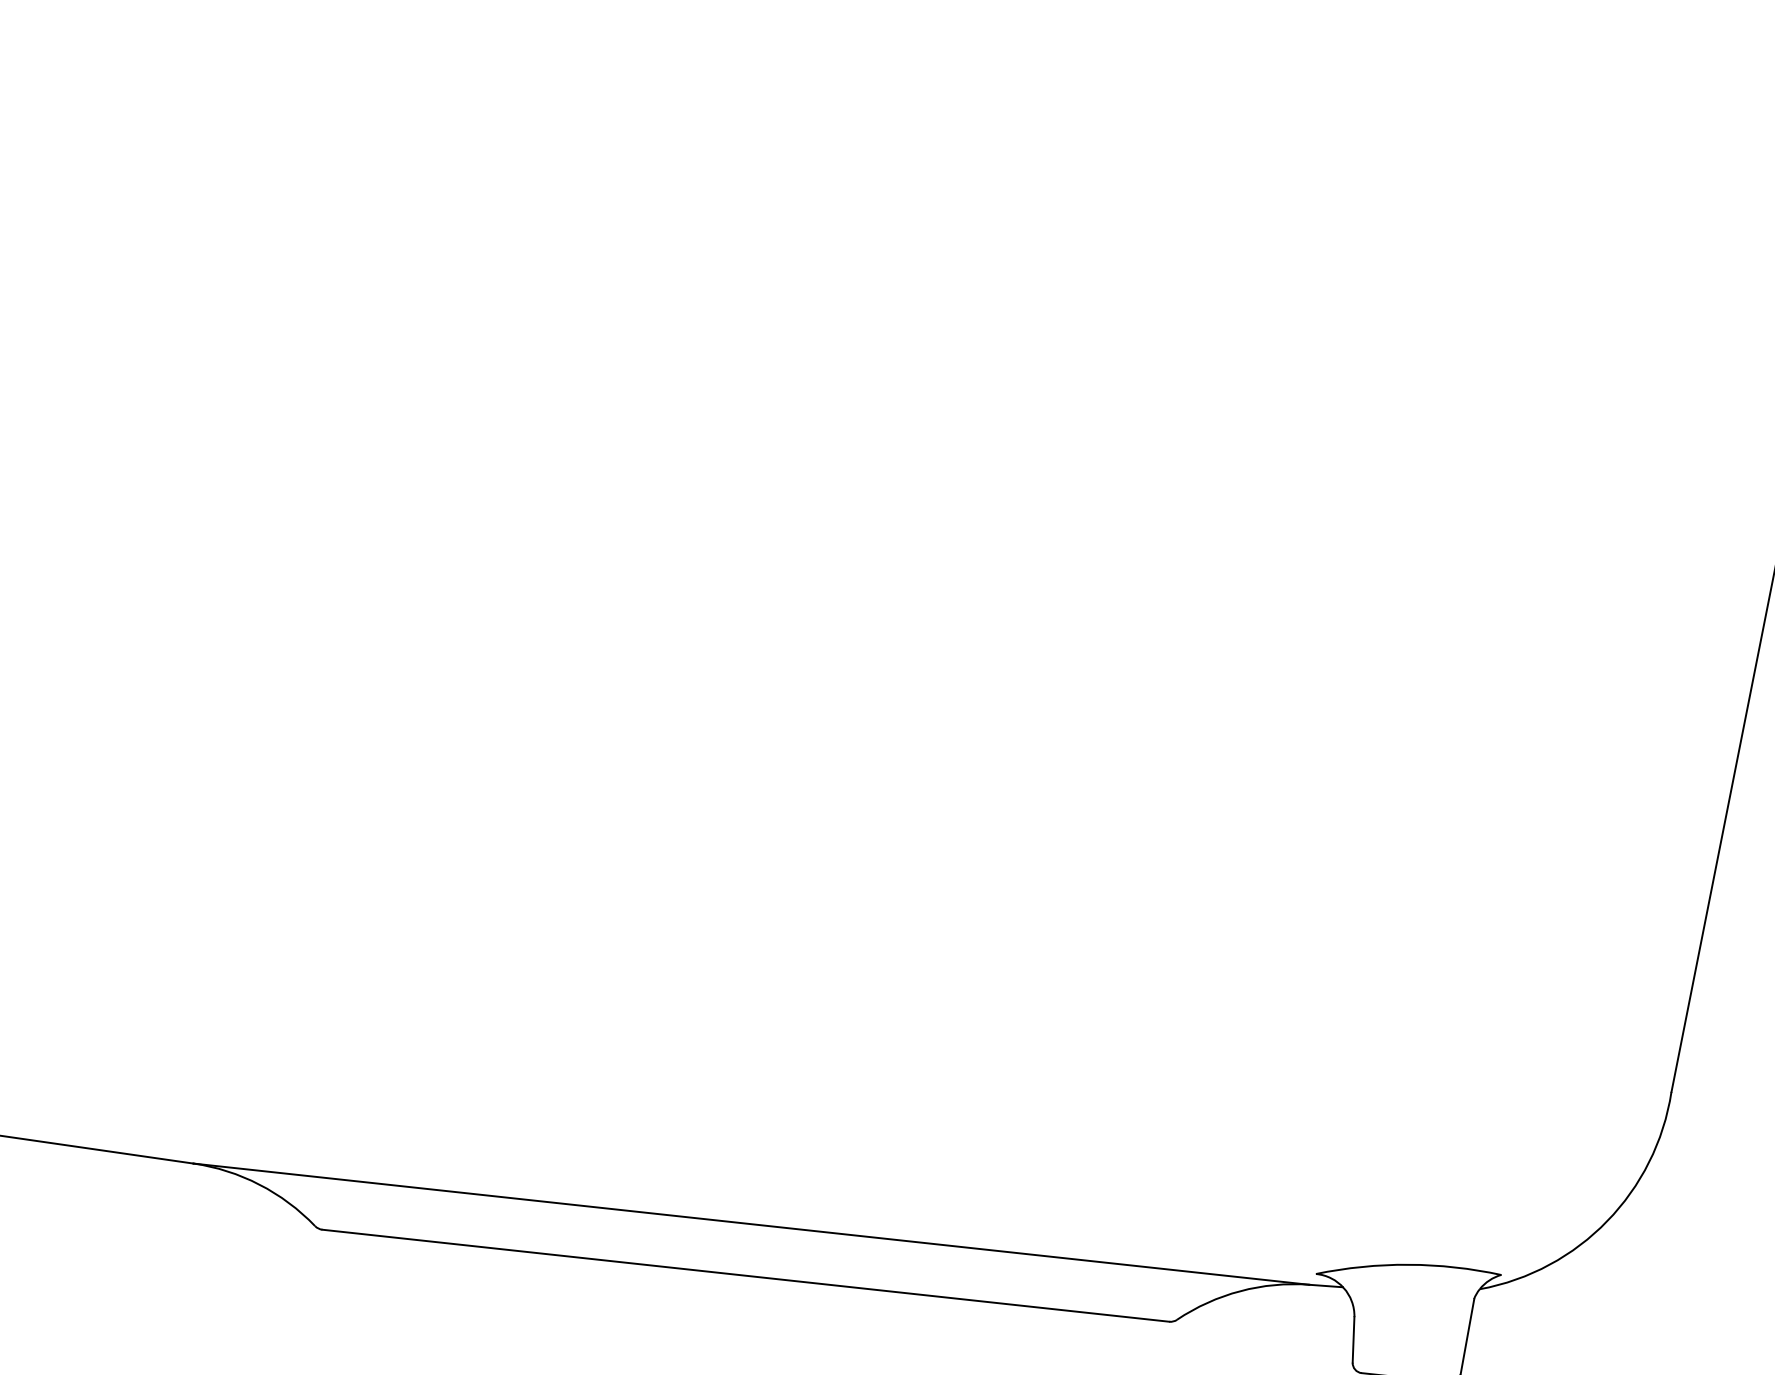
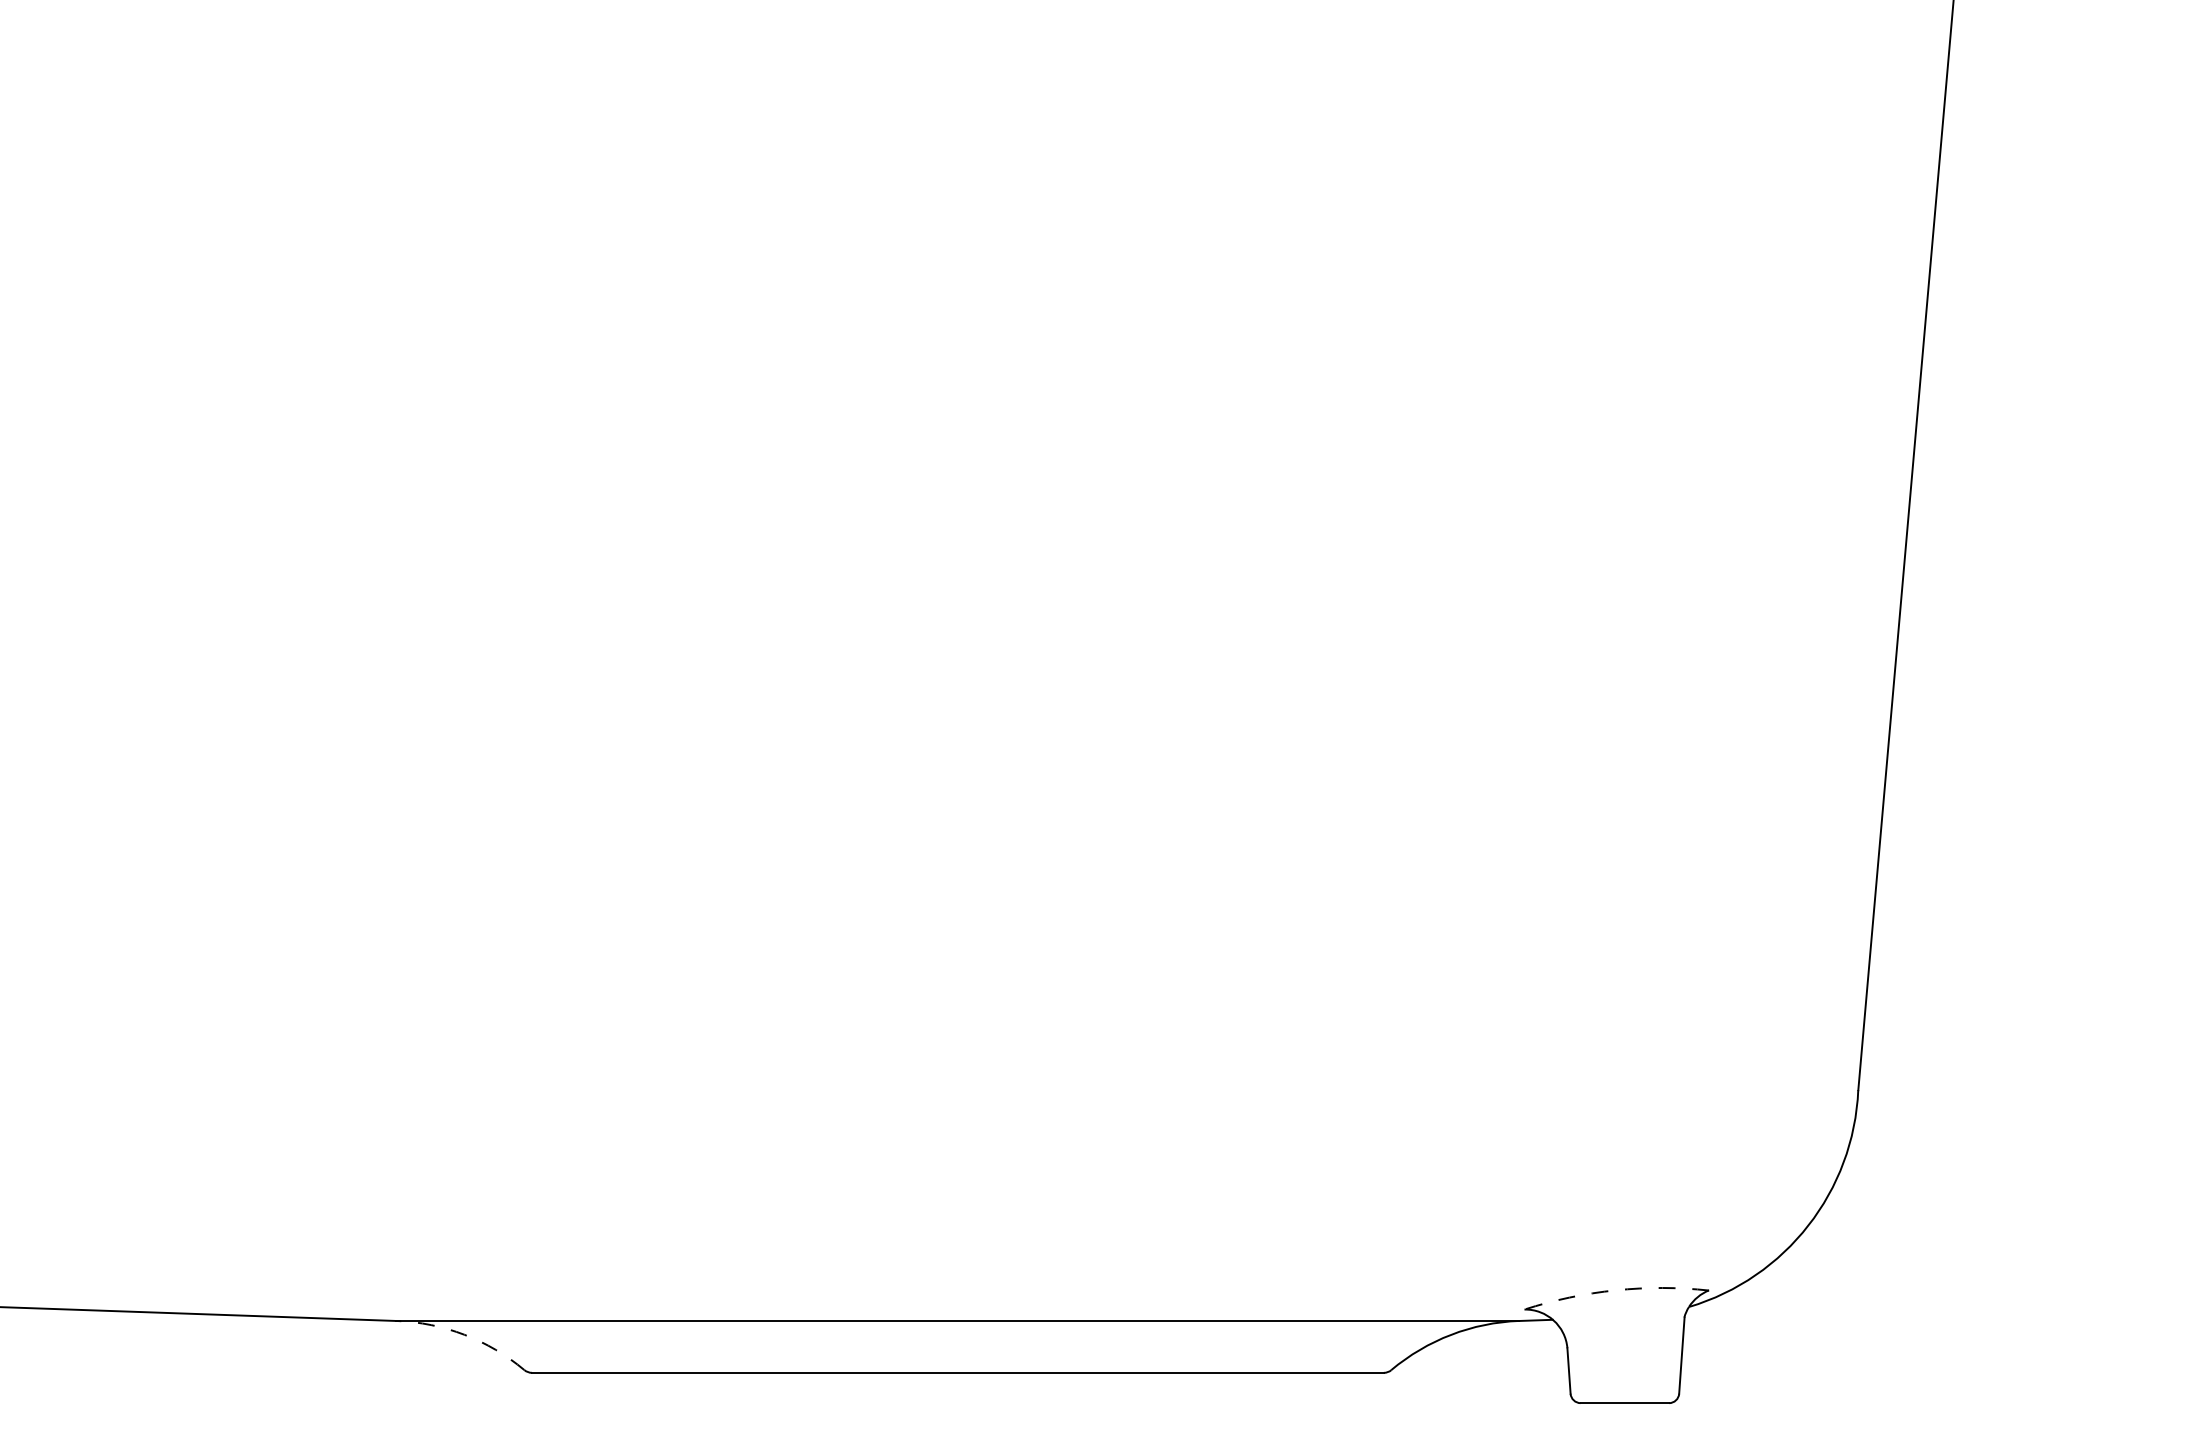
arc: (259, 1184) -> (464, 1334), solid -> dashed
arc: (1408, 1264) -> (1615, 1290), solid -> dashed

